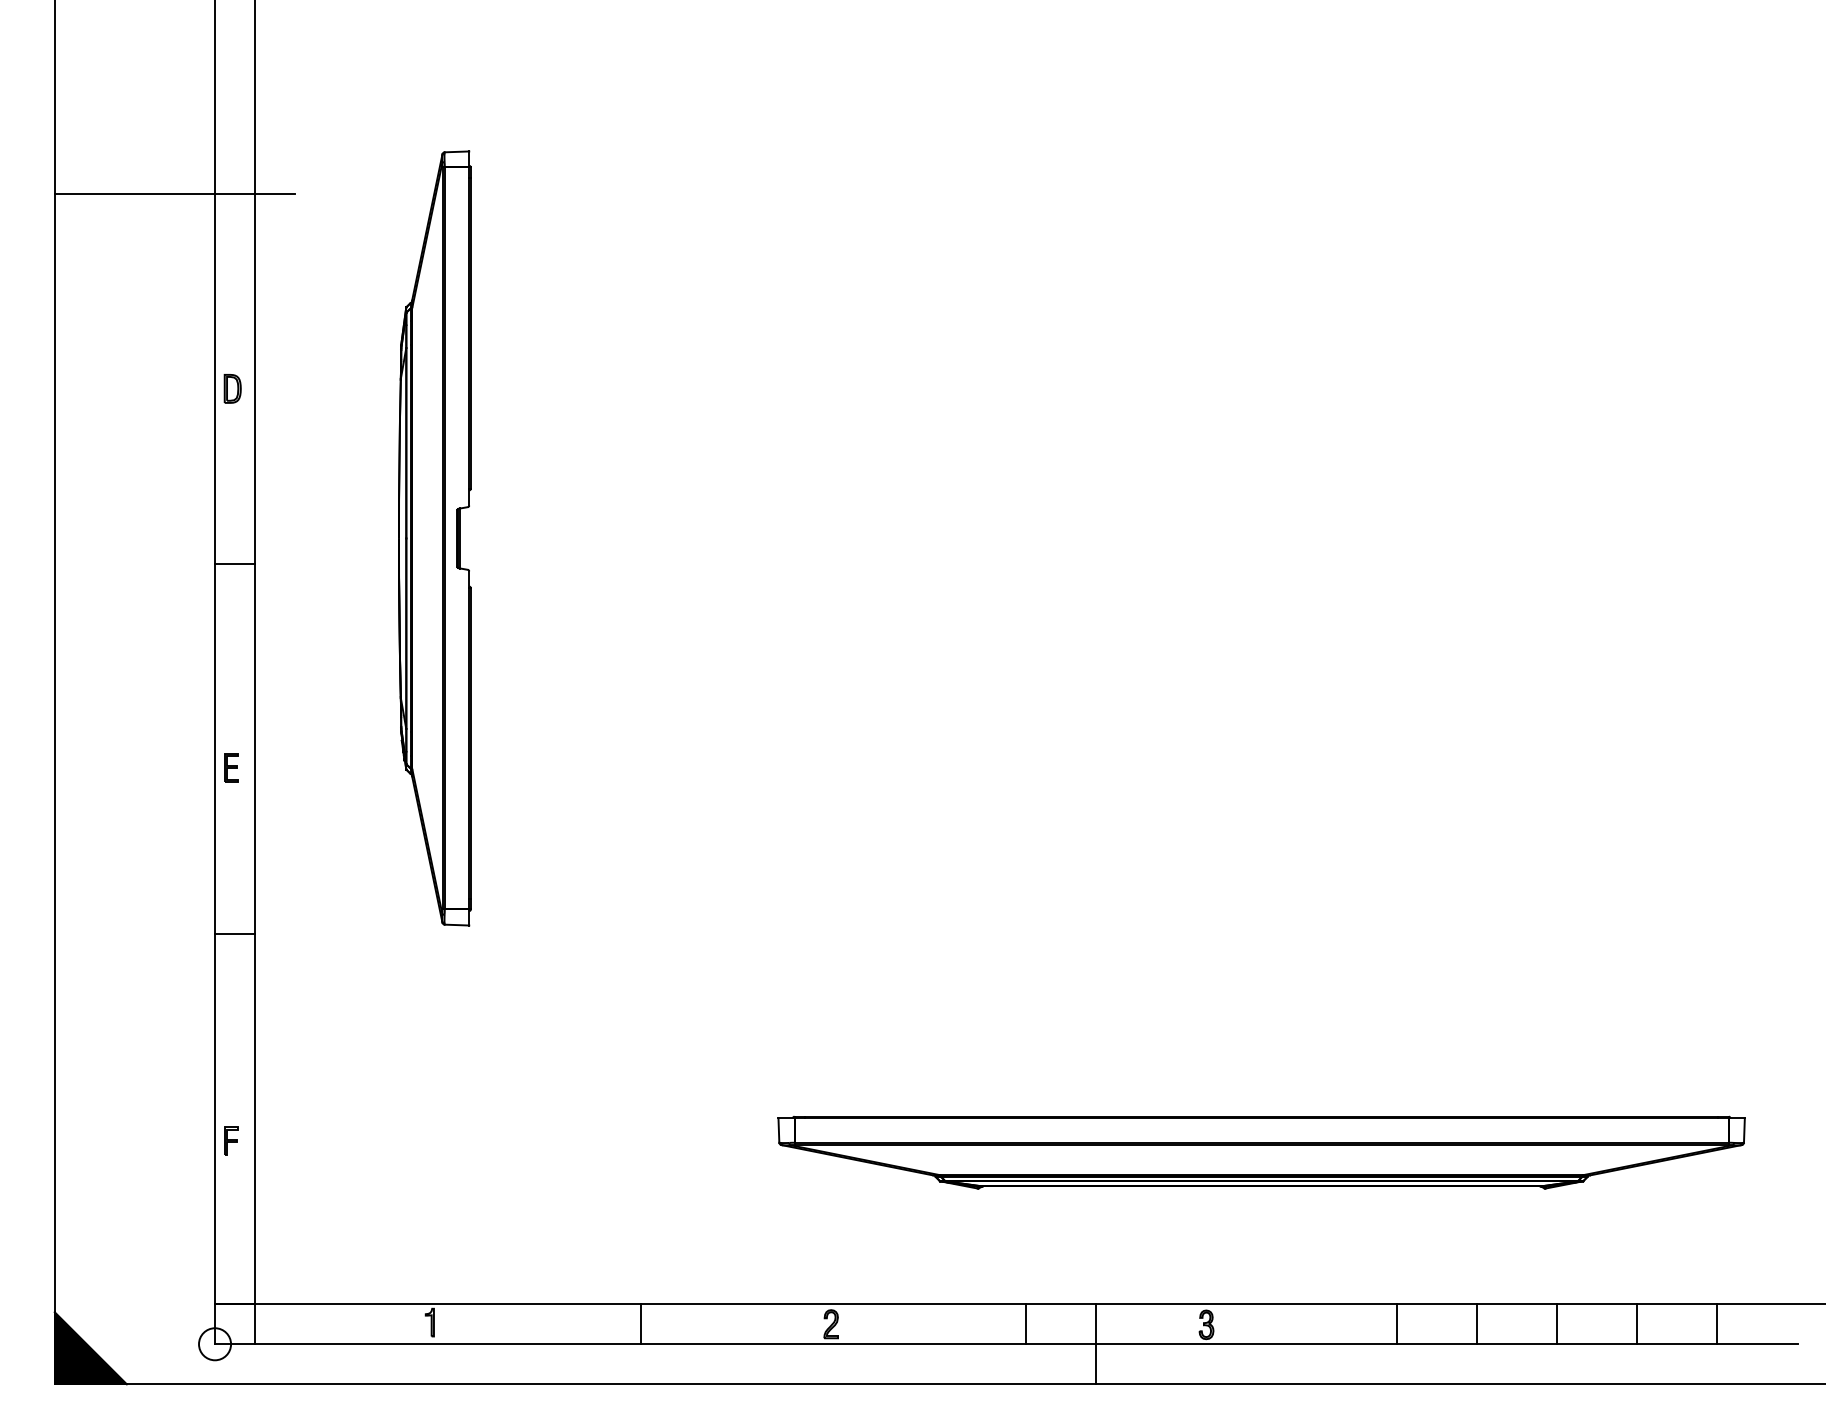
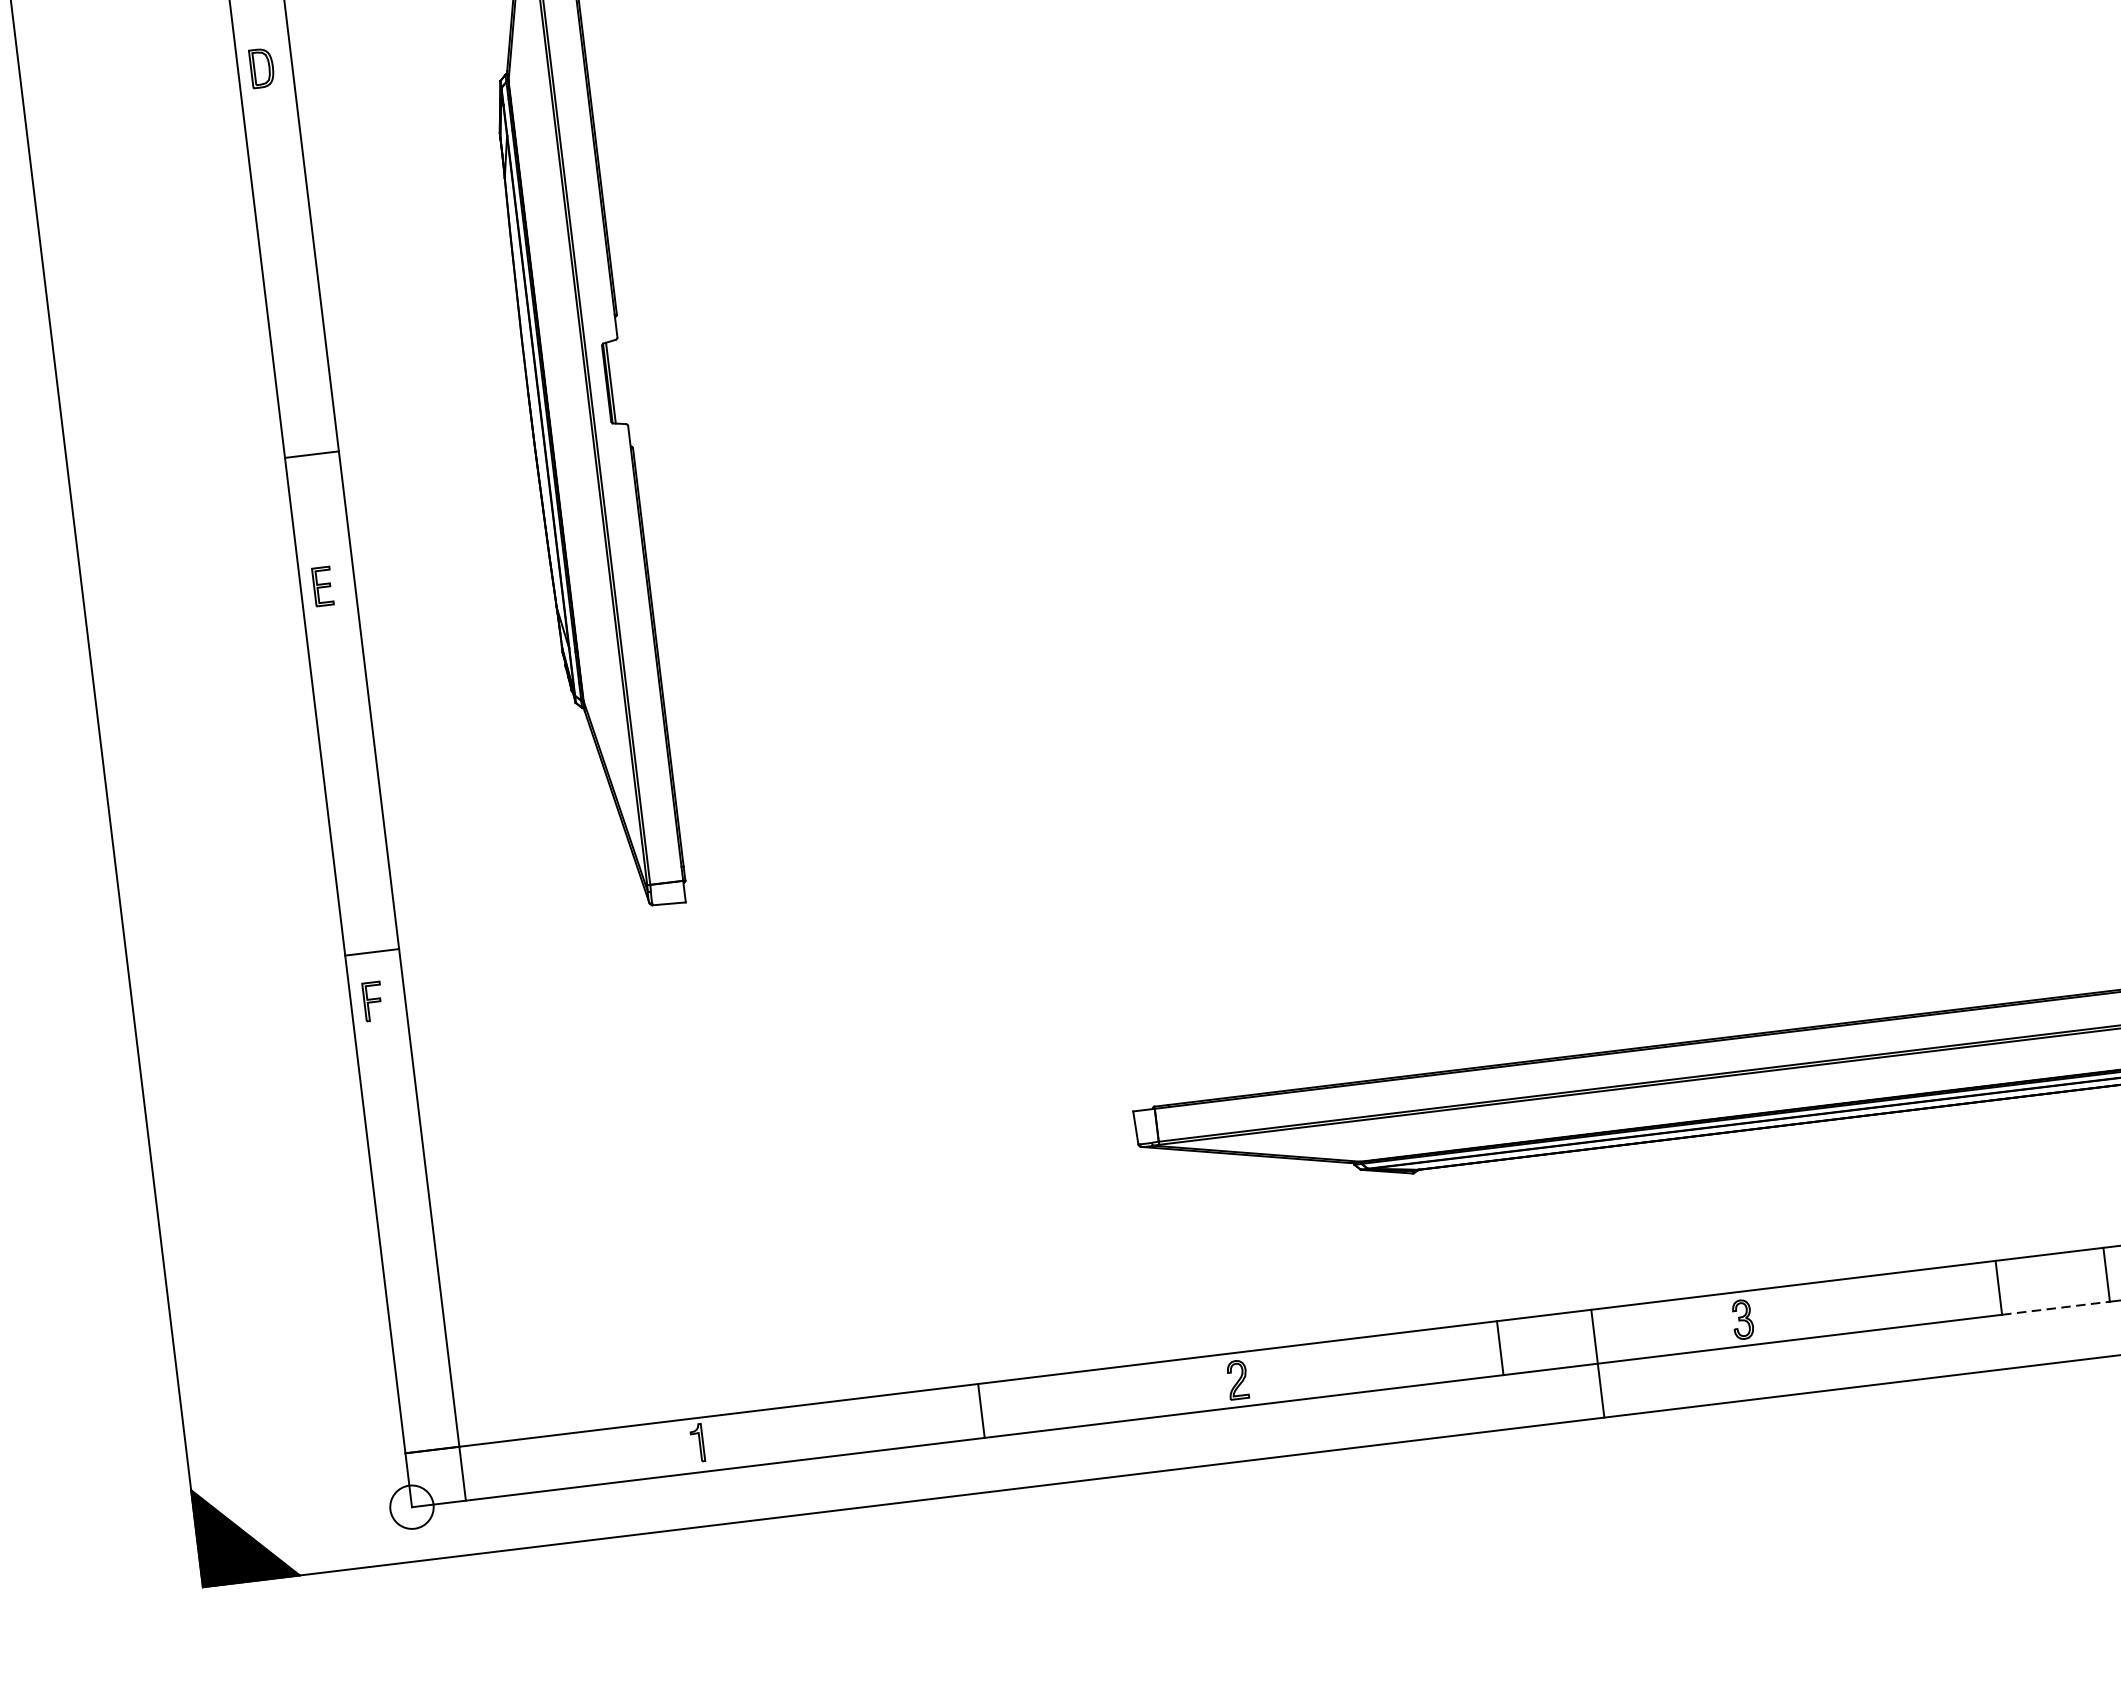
part: (232, 388) -> (261, 67), moved
part: (231, 767) -> (322, 585), moved
part: (231, 1140) -> (373, 1000), moved
line: (1437, 1344) -> (2056, 1308), solid -> dashed

